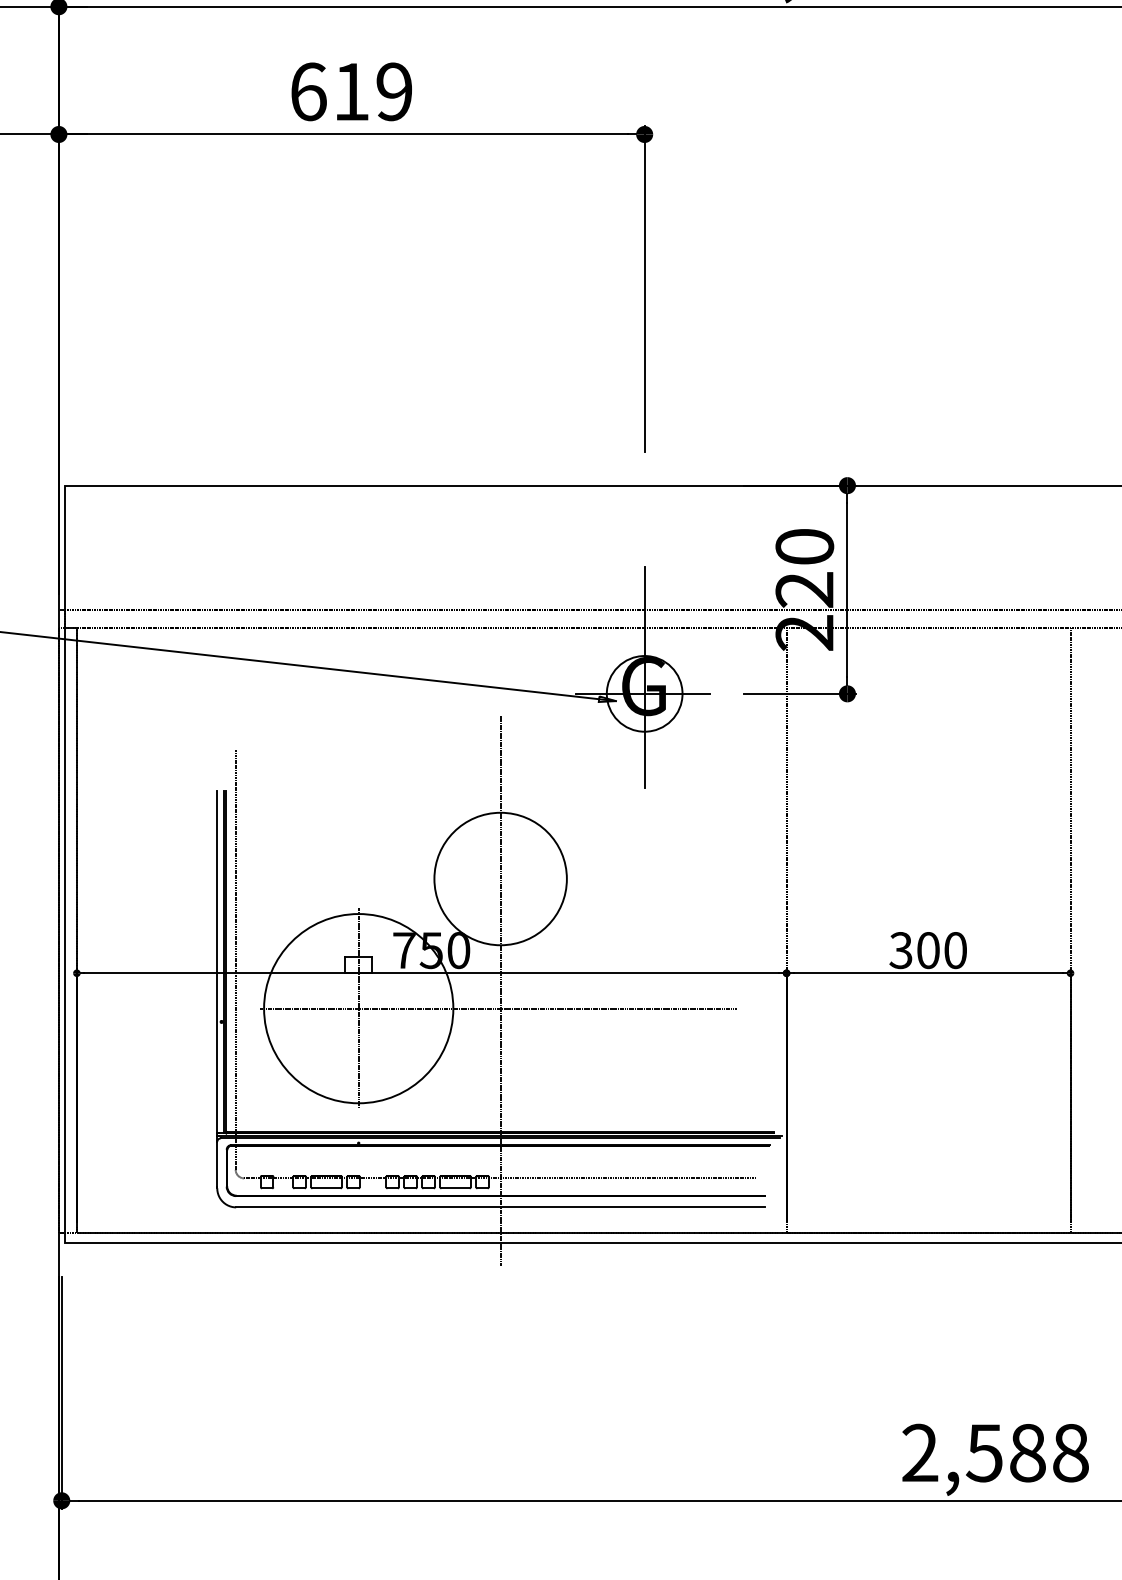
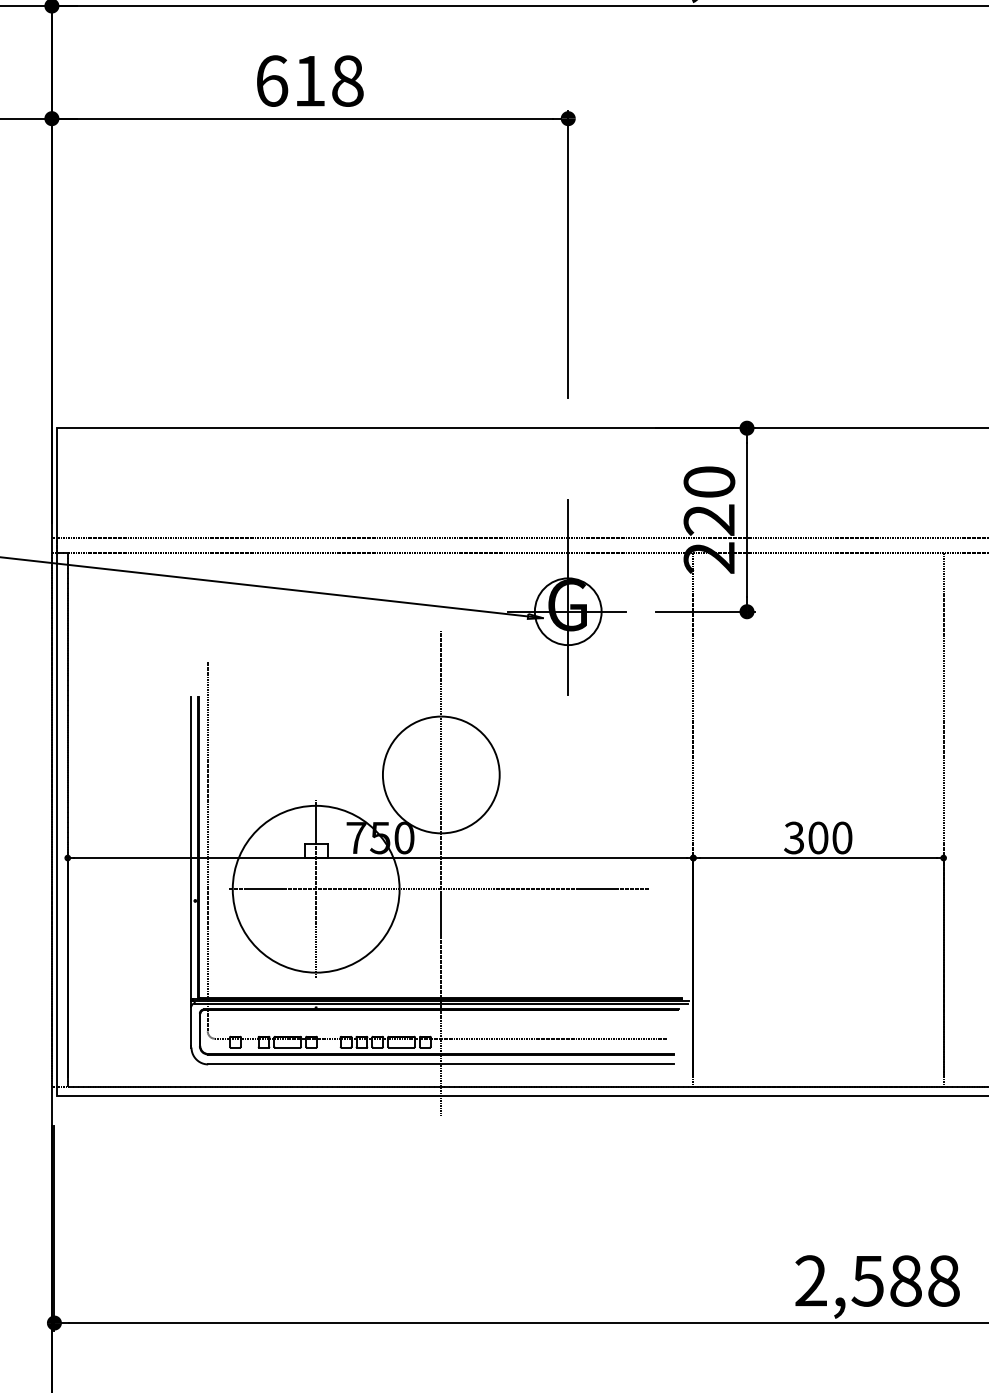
text: (394, 91) -> (347, 80), 619 -> 618

